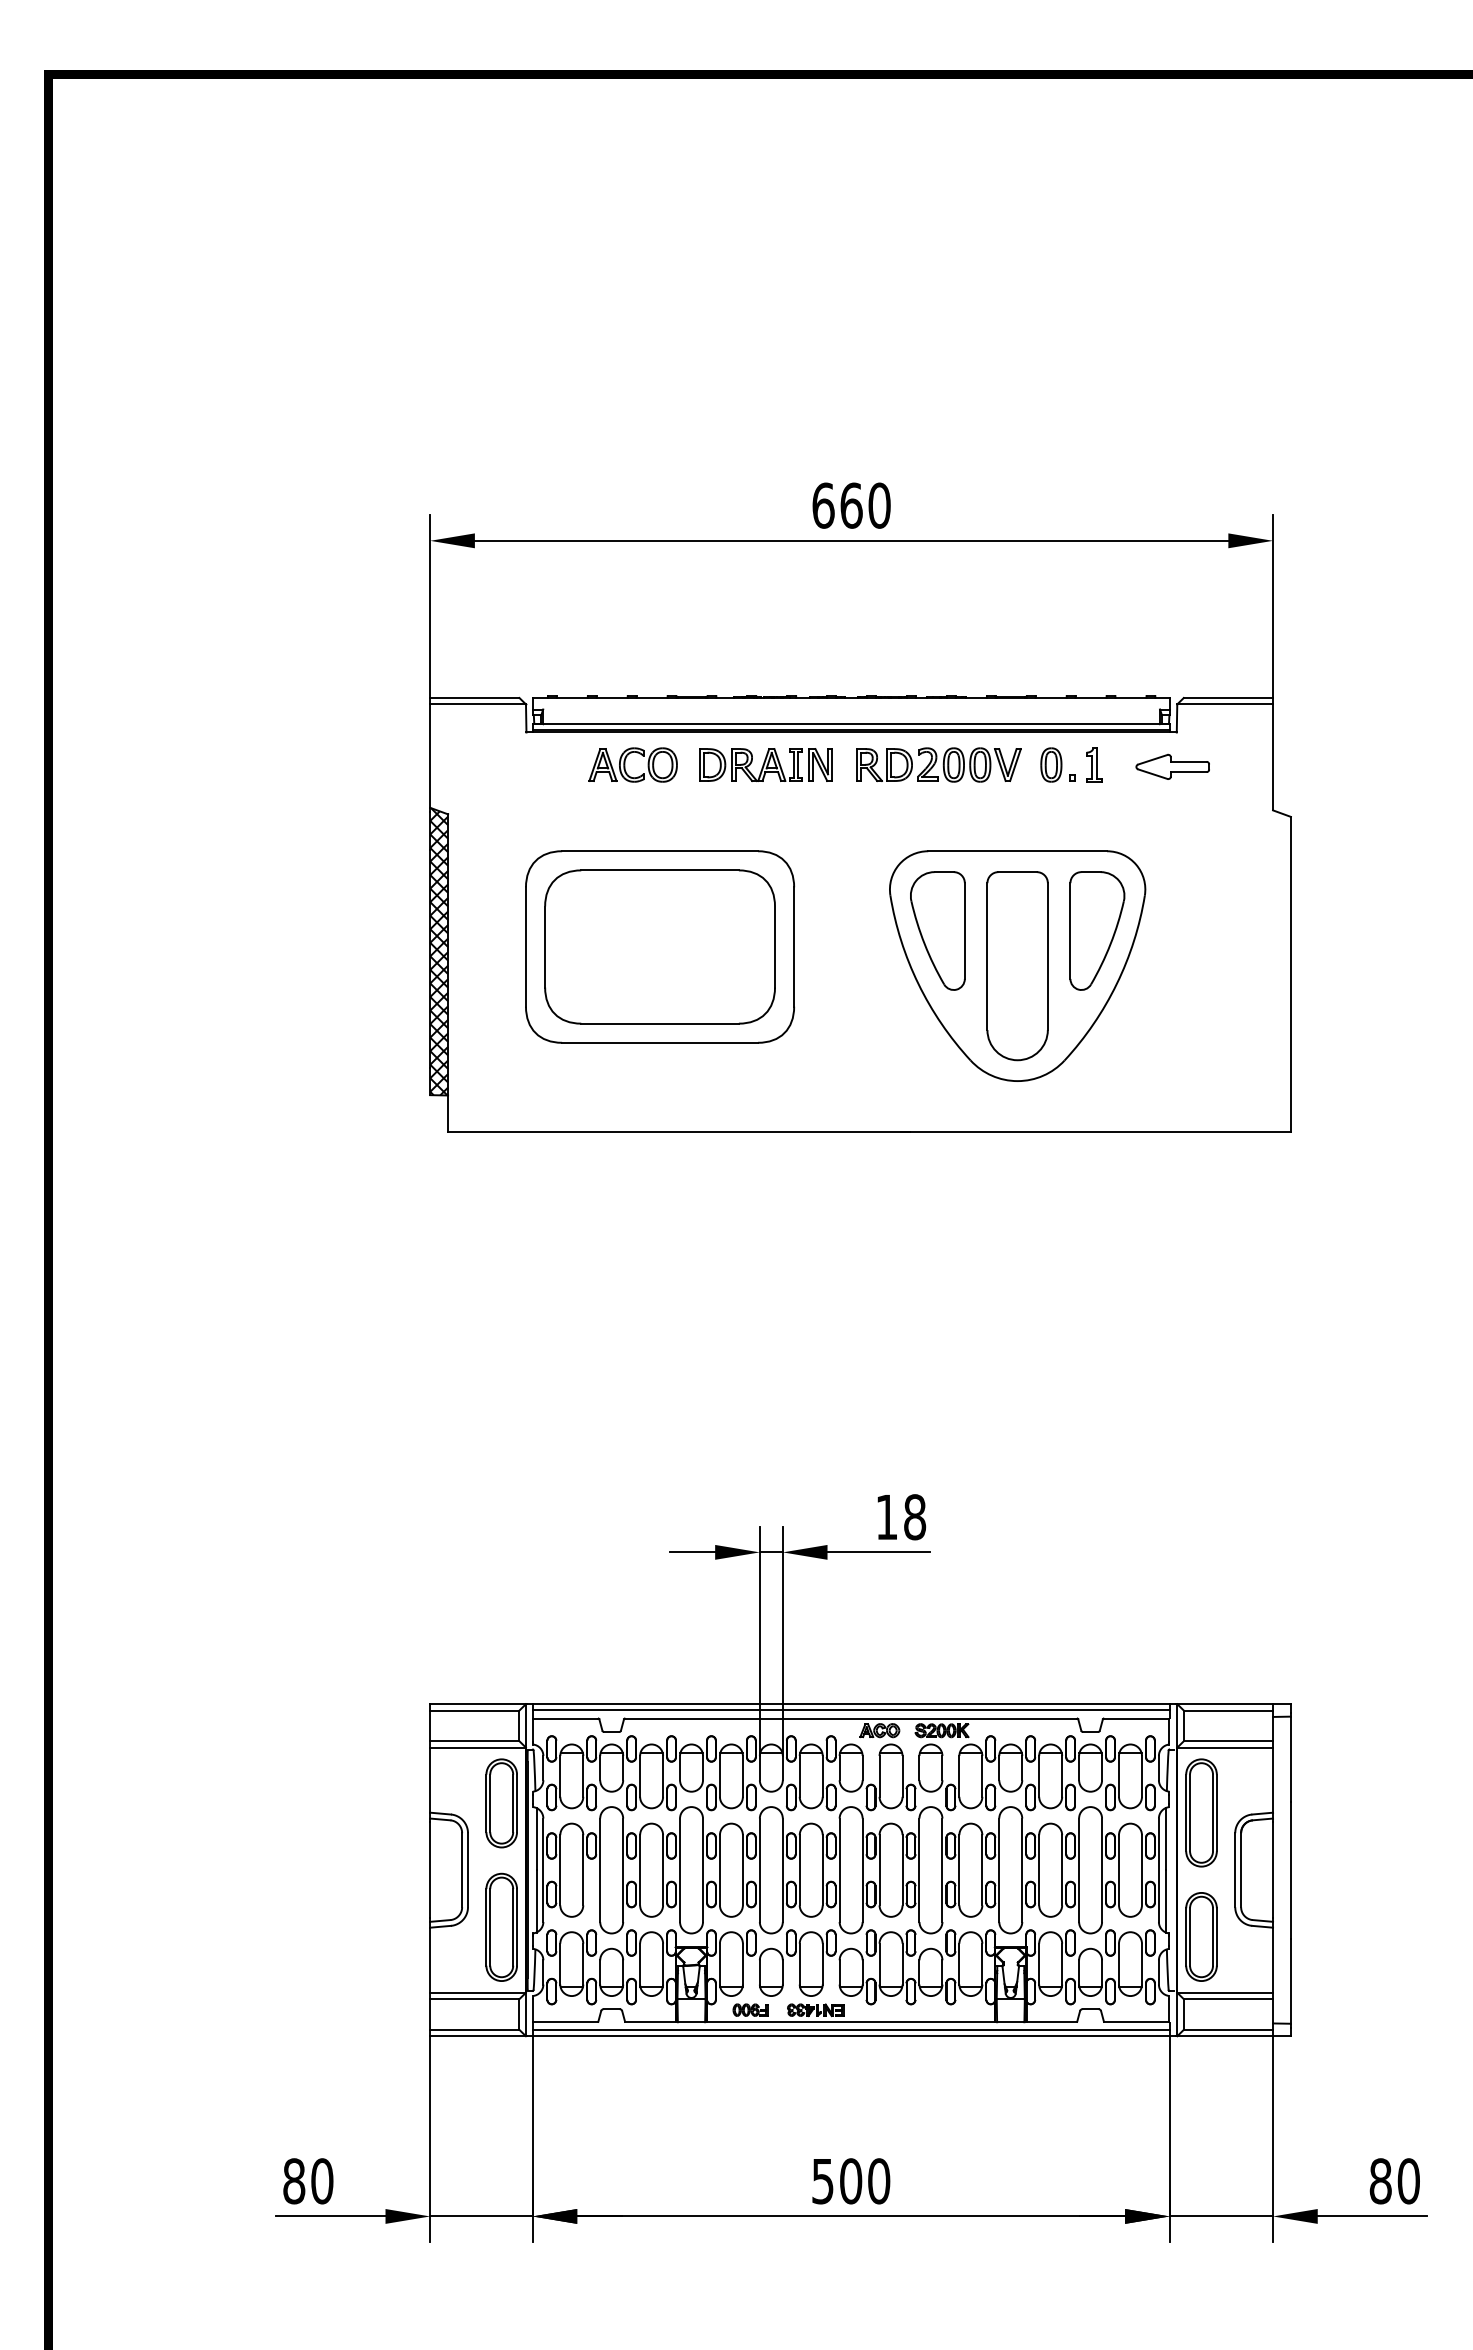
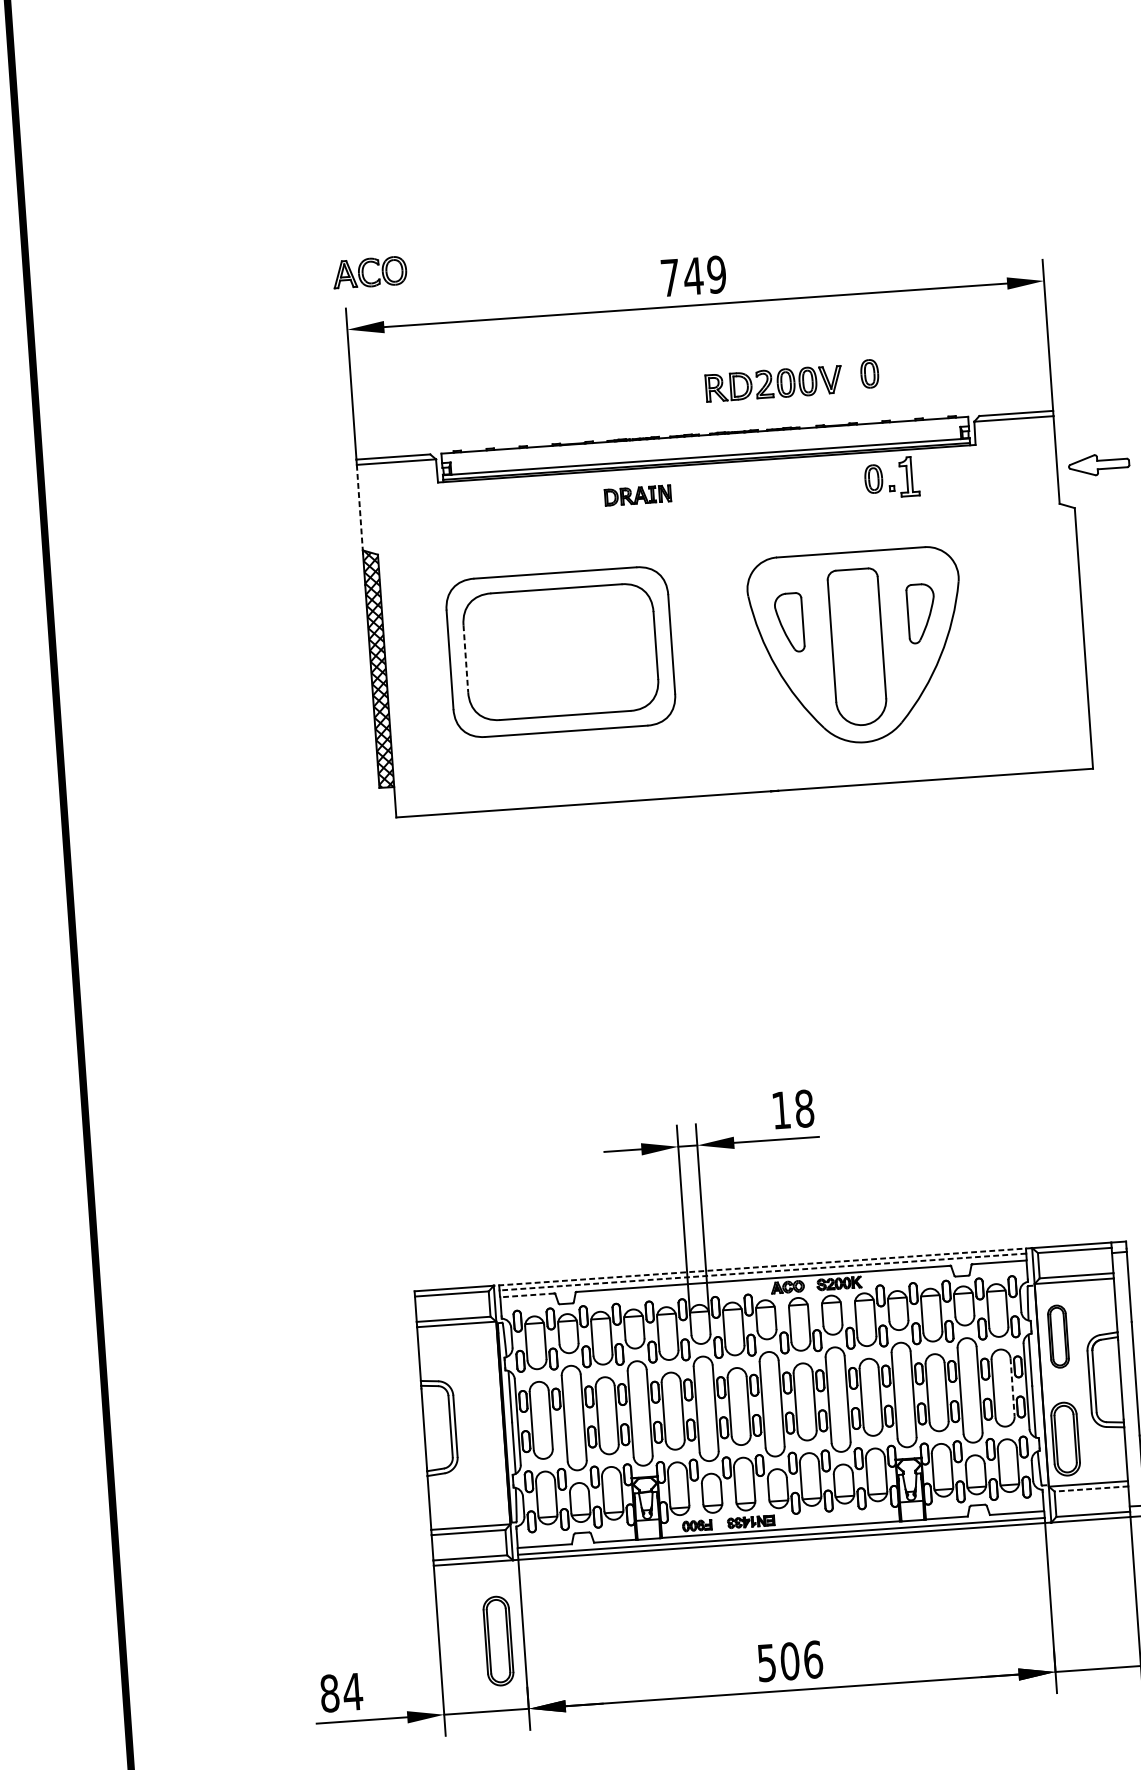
text: (851, 505) -> (693, 276), 660 -> 749
part: (1055, 637) -> (869, 373), added
line: (430, 756) -> (360, 507), solid -> dashed
part: (625, 764) -> (363, 272), moved
part: (765, 764) -> (637, 495), size x0.6
part: (938, 764) -> (773, 383), moved
part: (1094, 764) -> (909, 476), size x1.4
part: (1172, 766) -> (1098, 464), moved
part: (937, 930) -> (789, 622), size x0.6
part: (1097, 930) -> (921, 613), size x0.6
line: (545, 947) -> (466, 659), solid -> dashed
line: (851, 1704) -> (762, 1267), solid -> dashed
line: (851, 1710) -> (763, 1272), solid -> dashed
line: (565, 1718) -> (527, 1295), solid -> dashed
part: (501, 1803) -> (479, 1369), removed
part: (1201, 1812) -> (1058, 1336), size x0.7
line: (1141, 1870) -> (1012, 1387), solid -> dashed
part: (501, 1926) -> (498, 1640), moved
line: (1228, 1999) -> (1091, 1489), solid -> dashed
text: (321, 2181) -> (352, 1692), 80 -> 84
text: (879, 2181) -> (813, 1659), 500 -> 506

